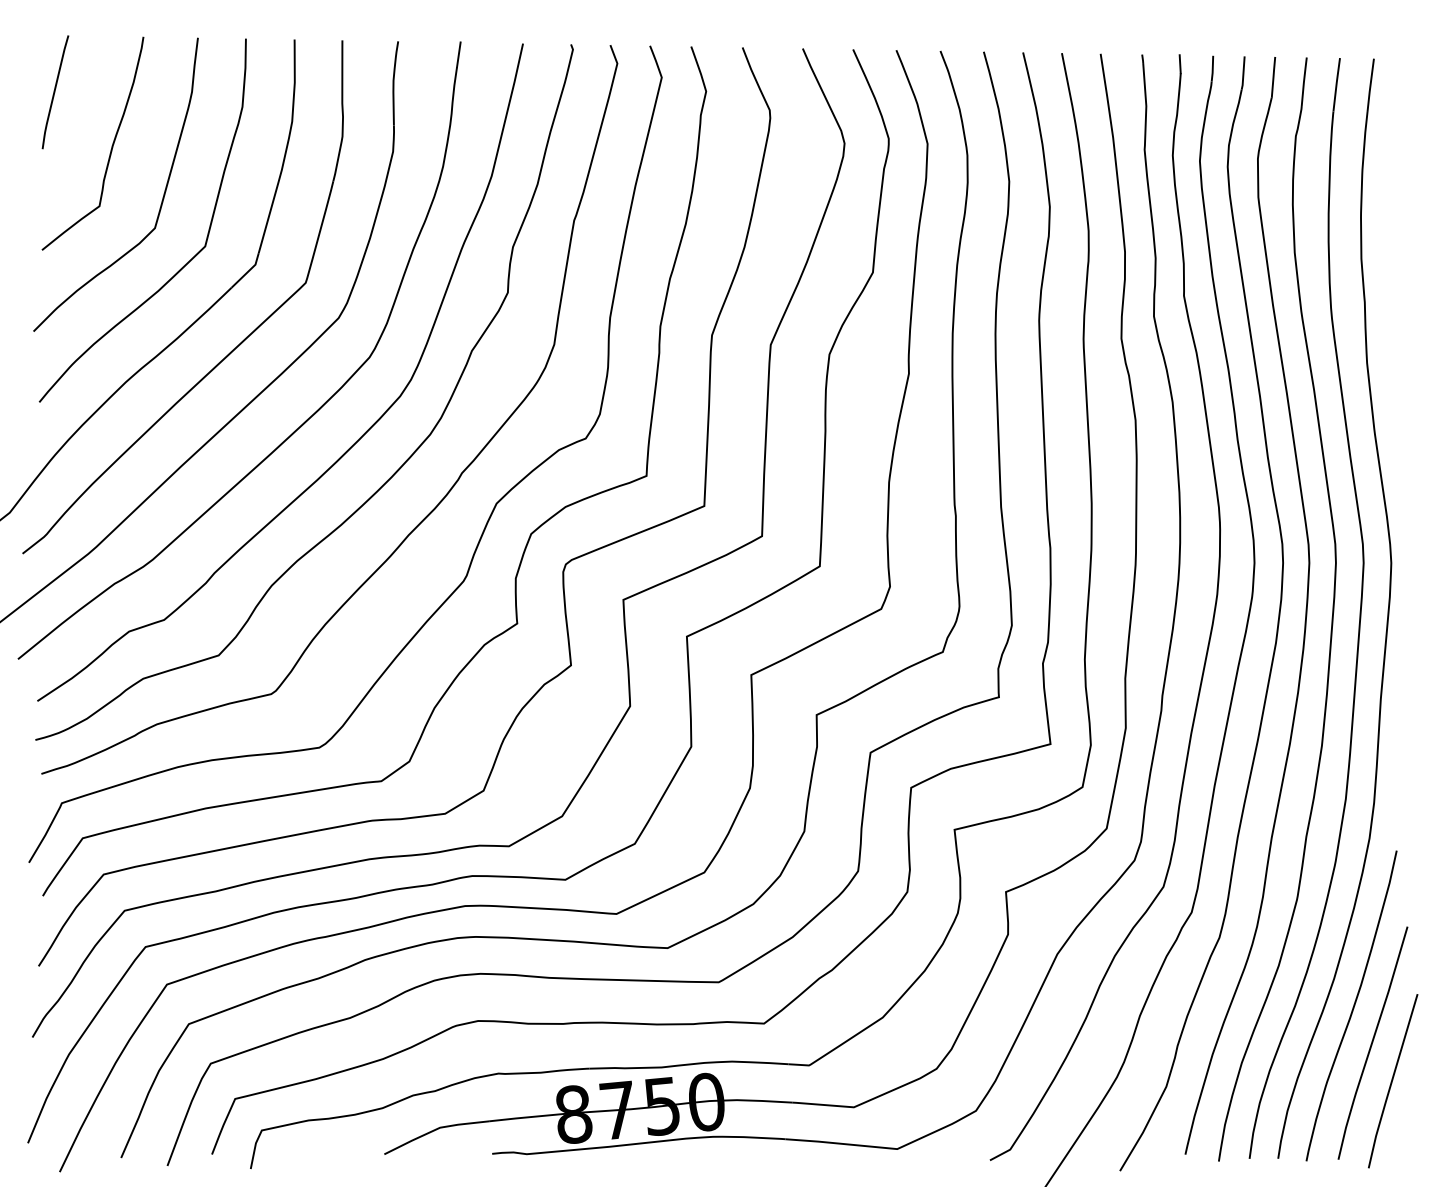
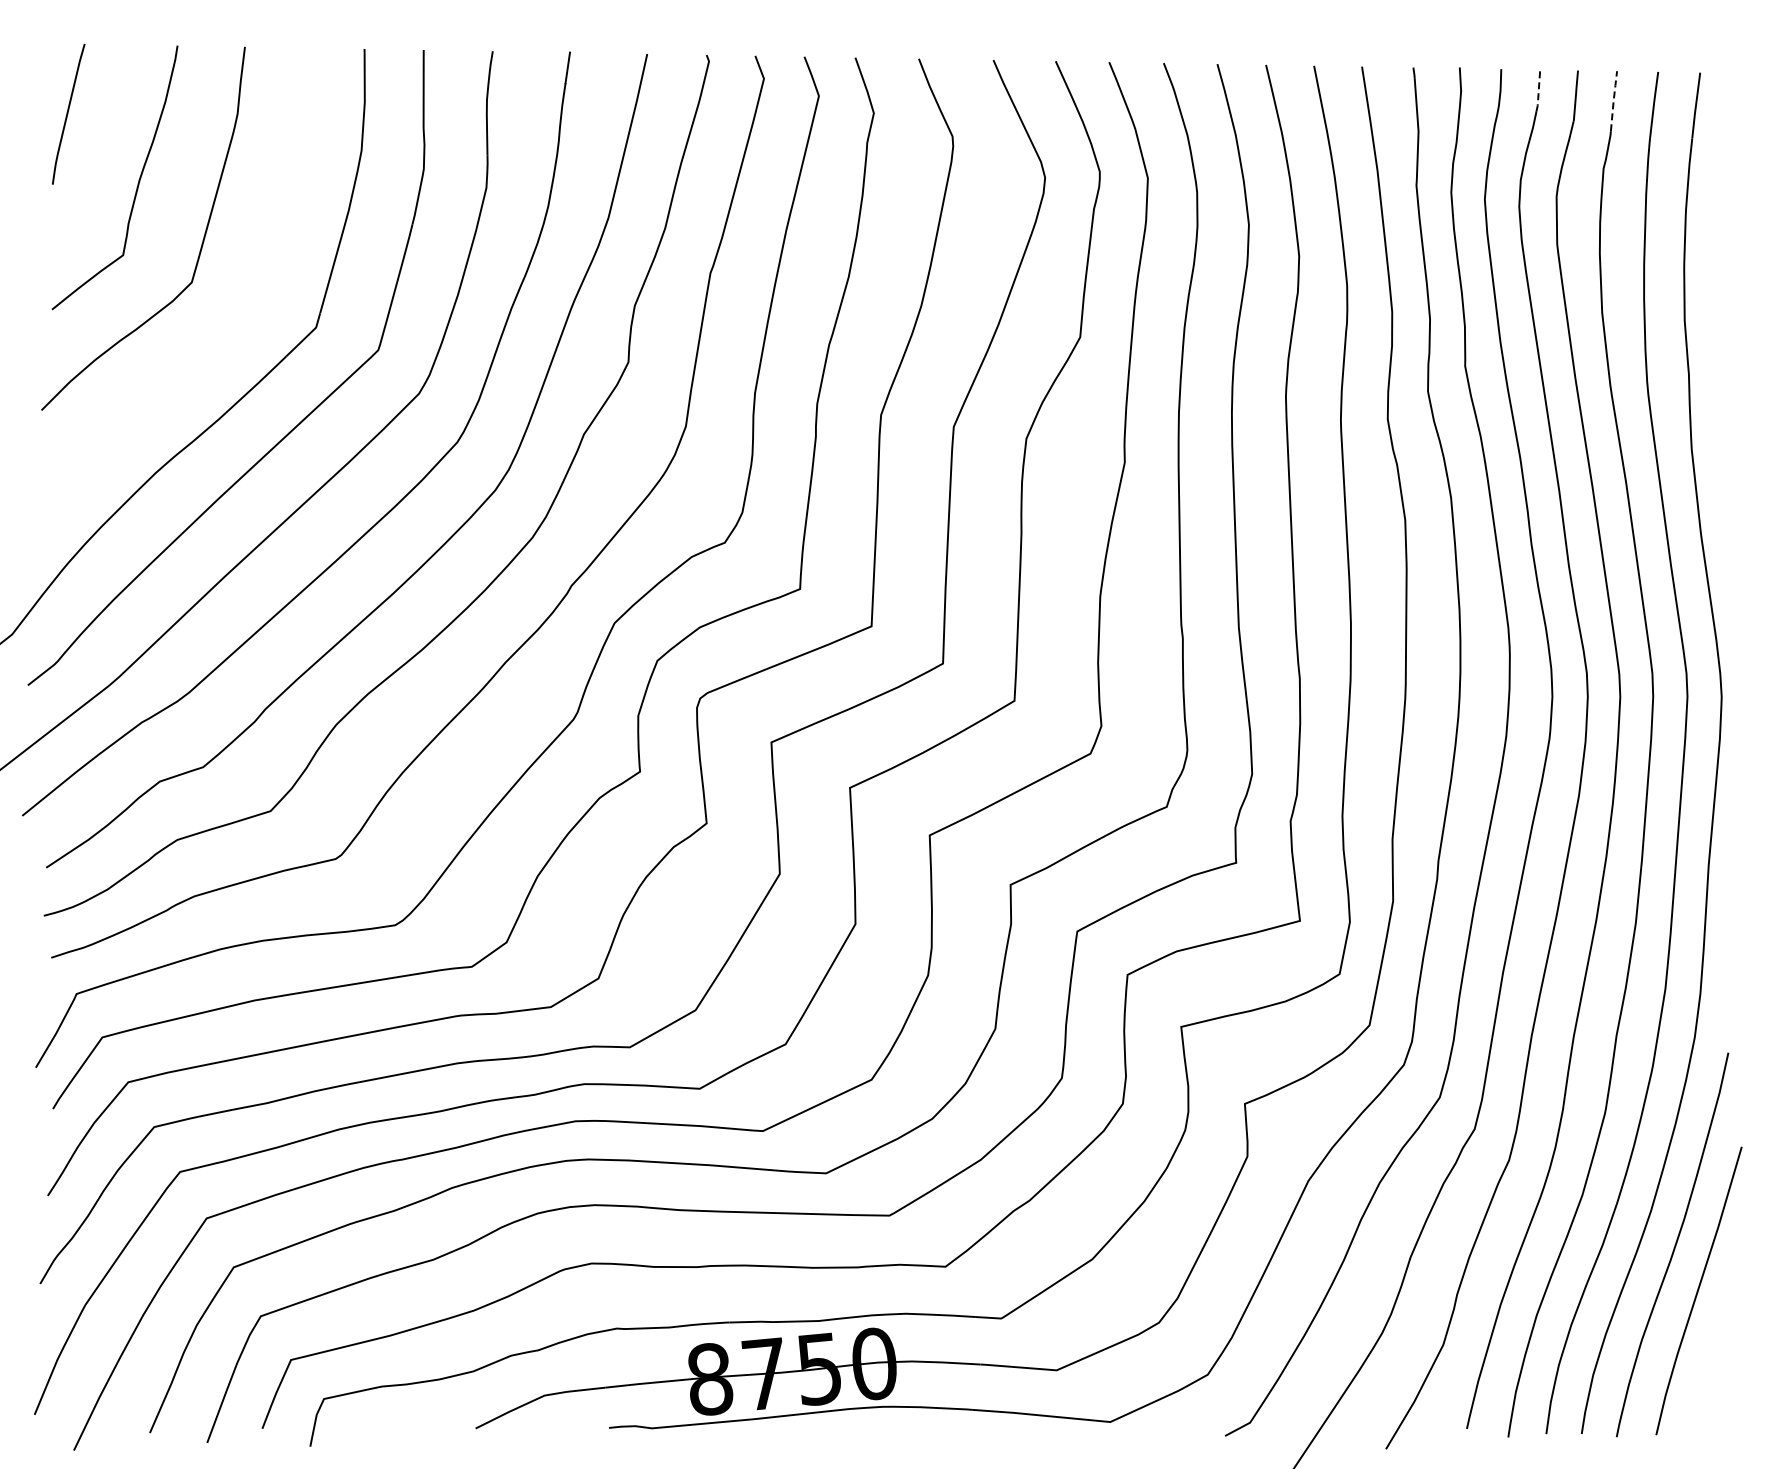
line: (1243, 72) -> (1538, 89), solid -> dashed
line: (1303, 81) -> (1613, 101), solid -> dashed
curve: (183, 266) -> (226, 329), removed
line: (1392, 1080) -> (1723, 1337), removed

